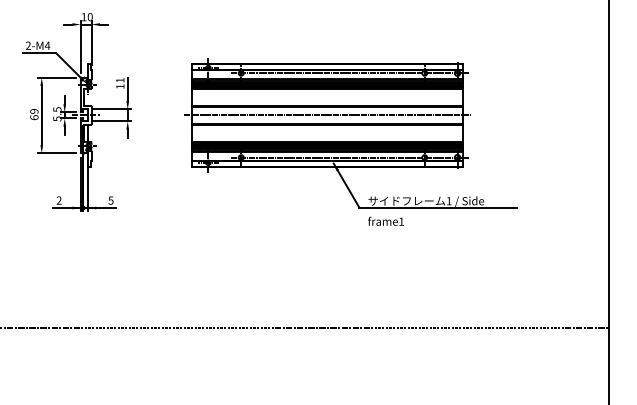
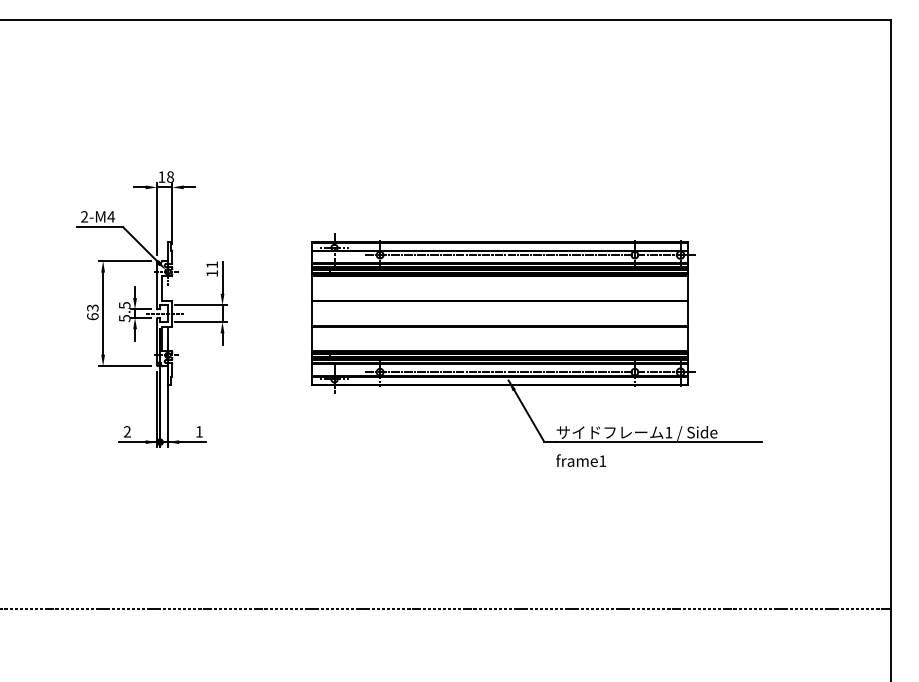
text: (90, 16) -> (170, 176), 10 -> 18
text: (34, 111) -> (92, 307), 69 -> 63
line: (327, 115) -> (499, 313), removed
text: (110, 200) -> (198, 431), 5 -> 1

